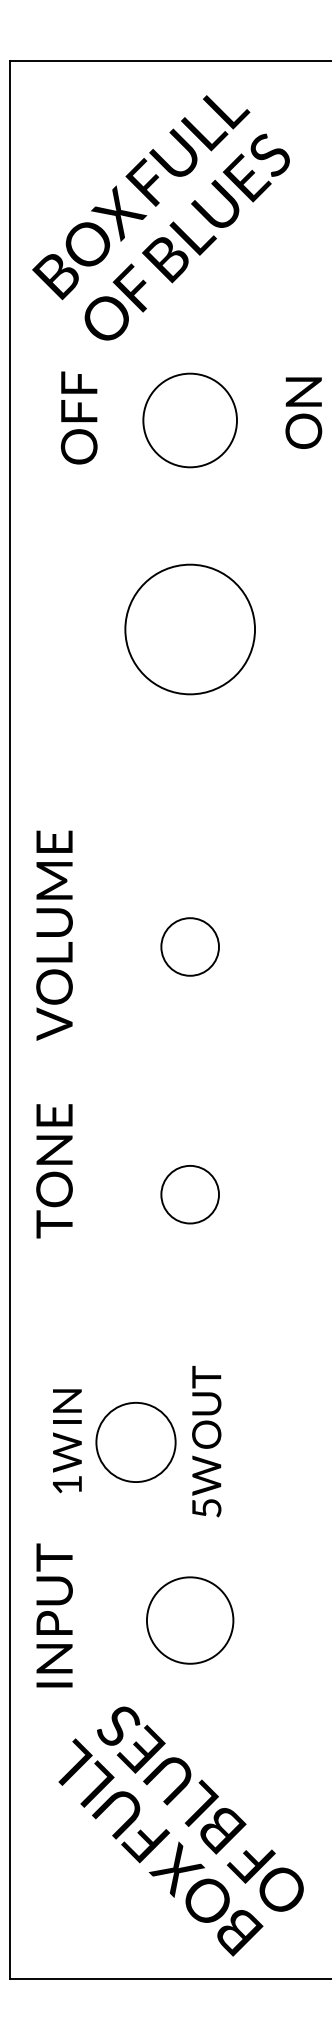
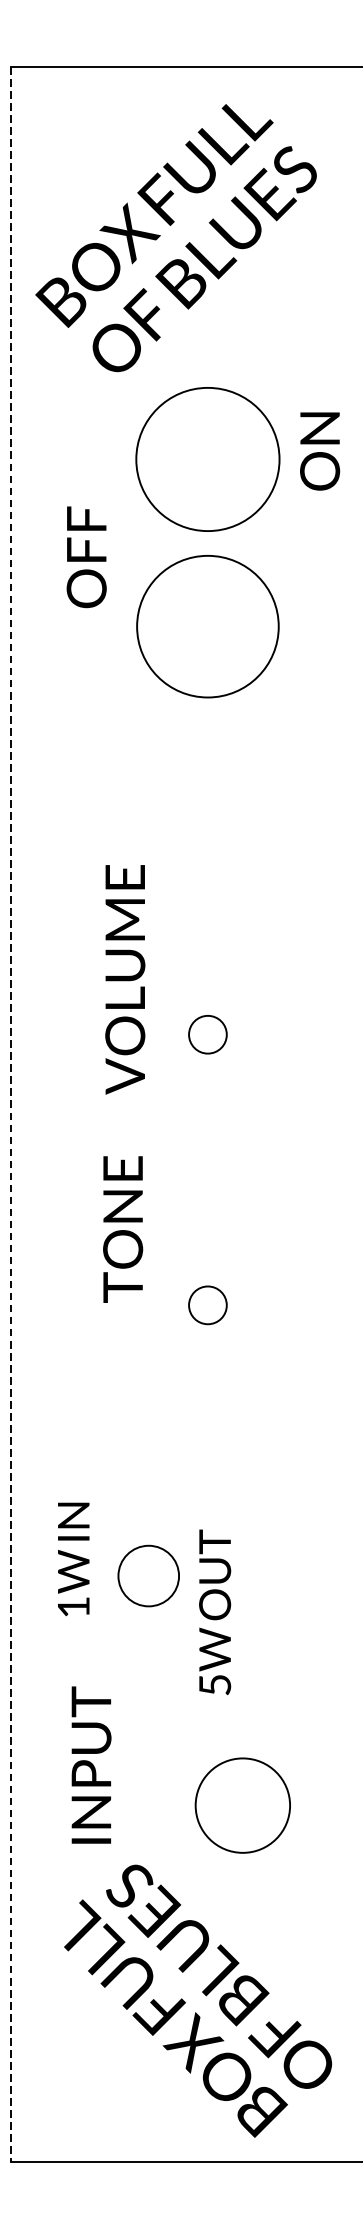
text: (303, 412) -> (319, 450), moved
text: (79, 417) -> (86, 556), moved
circle: (190, 420) -> (208, 459), size x1.4
circle: (189, 629) -> (207, 626), moved
text: (54, 935) -> (125, 979), moved
circle: (190, 946) -> (208, 1034), size x0.6
line: (9, 1020) -> (10, 1115), solid -> dashed
text: (54, 1171) -> (123, 1229), moved
circle: (190, 1194) -> (208, 1305), size x0.6
text: (67, 1441) -> (73, 1559), moved
text: (206, 1441) -> (214, 1612), moved
circle: (135, 1442) -> (148, 1576), size x0.7
text: (54, 1615) -> (91, 1765), moved
circle: (190, 1620) -> (243, 1805), moved

